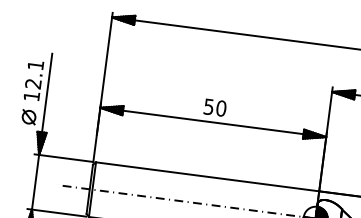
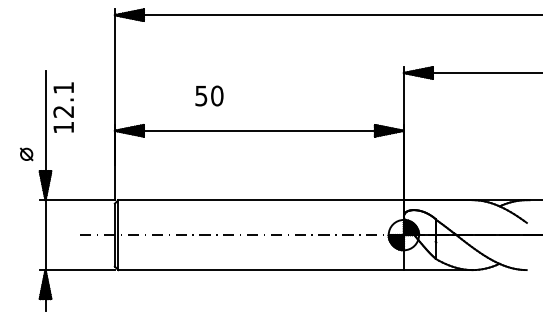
text: (33, 80) -> (63, 107), moved
text: (215, 107) -> (209, 95), moved
part: (28, 117) -> (26, 154), size x0.7

